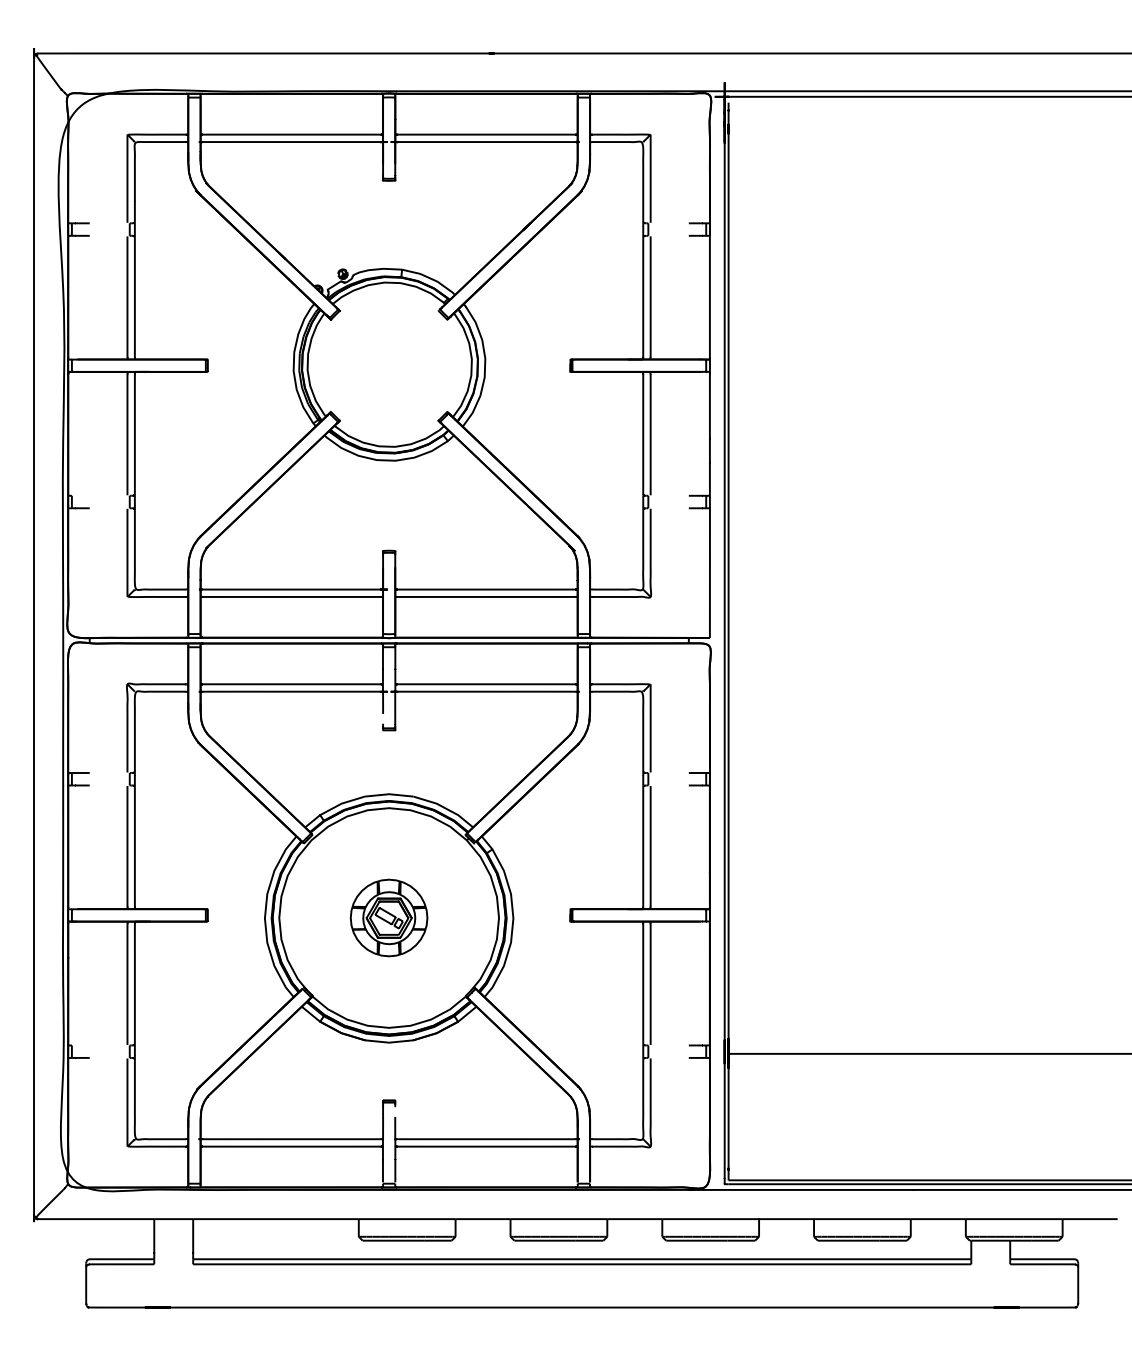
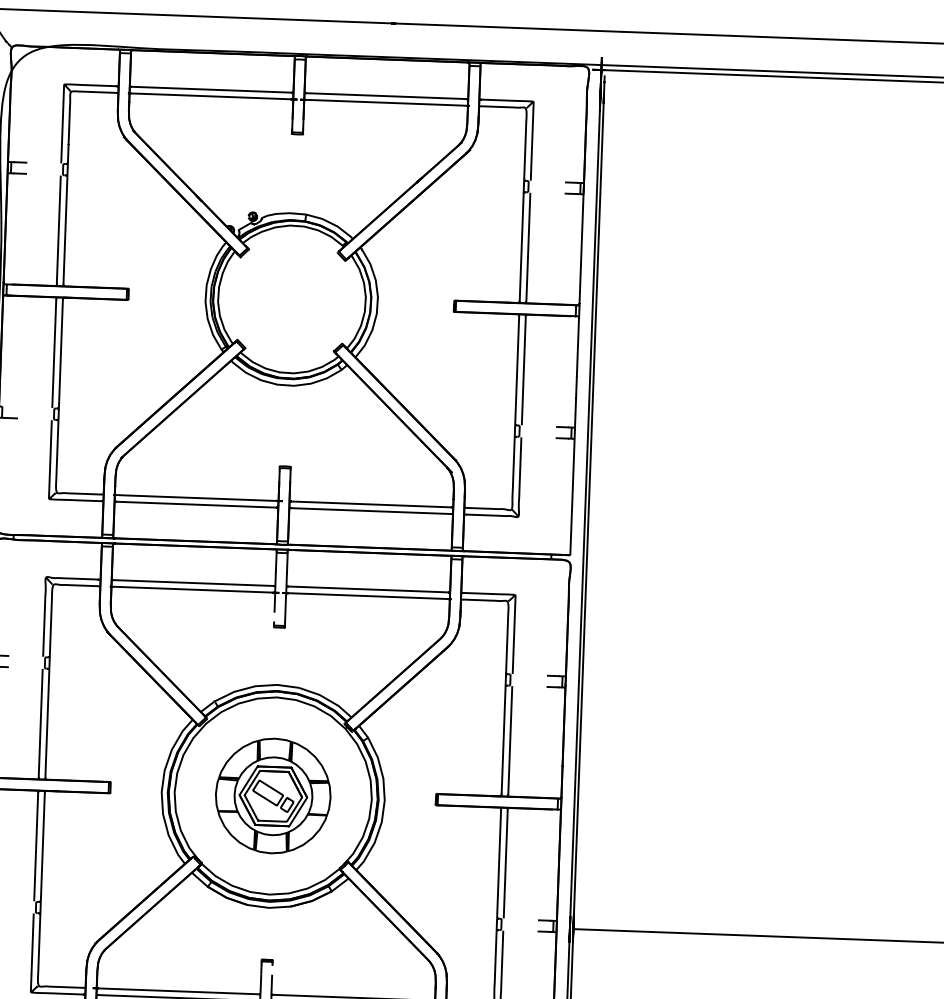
part: (388, 917) -> (272, 795), size x1.67

